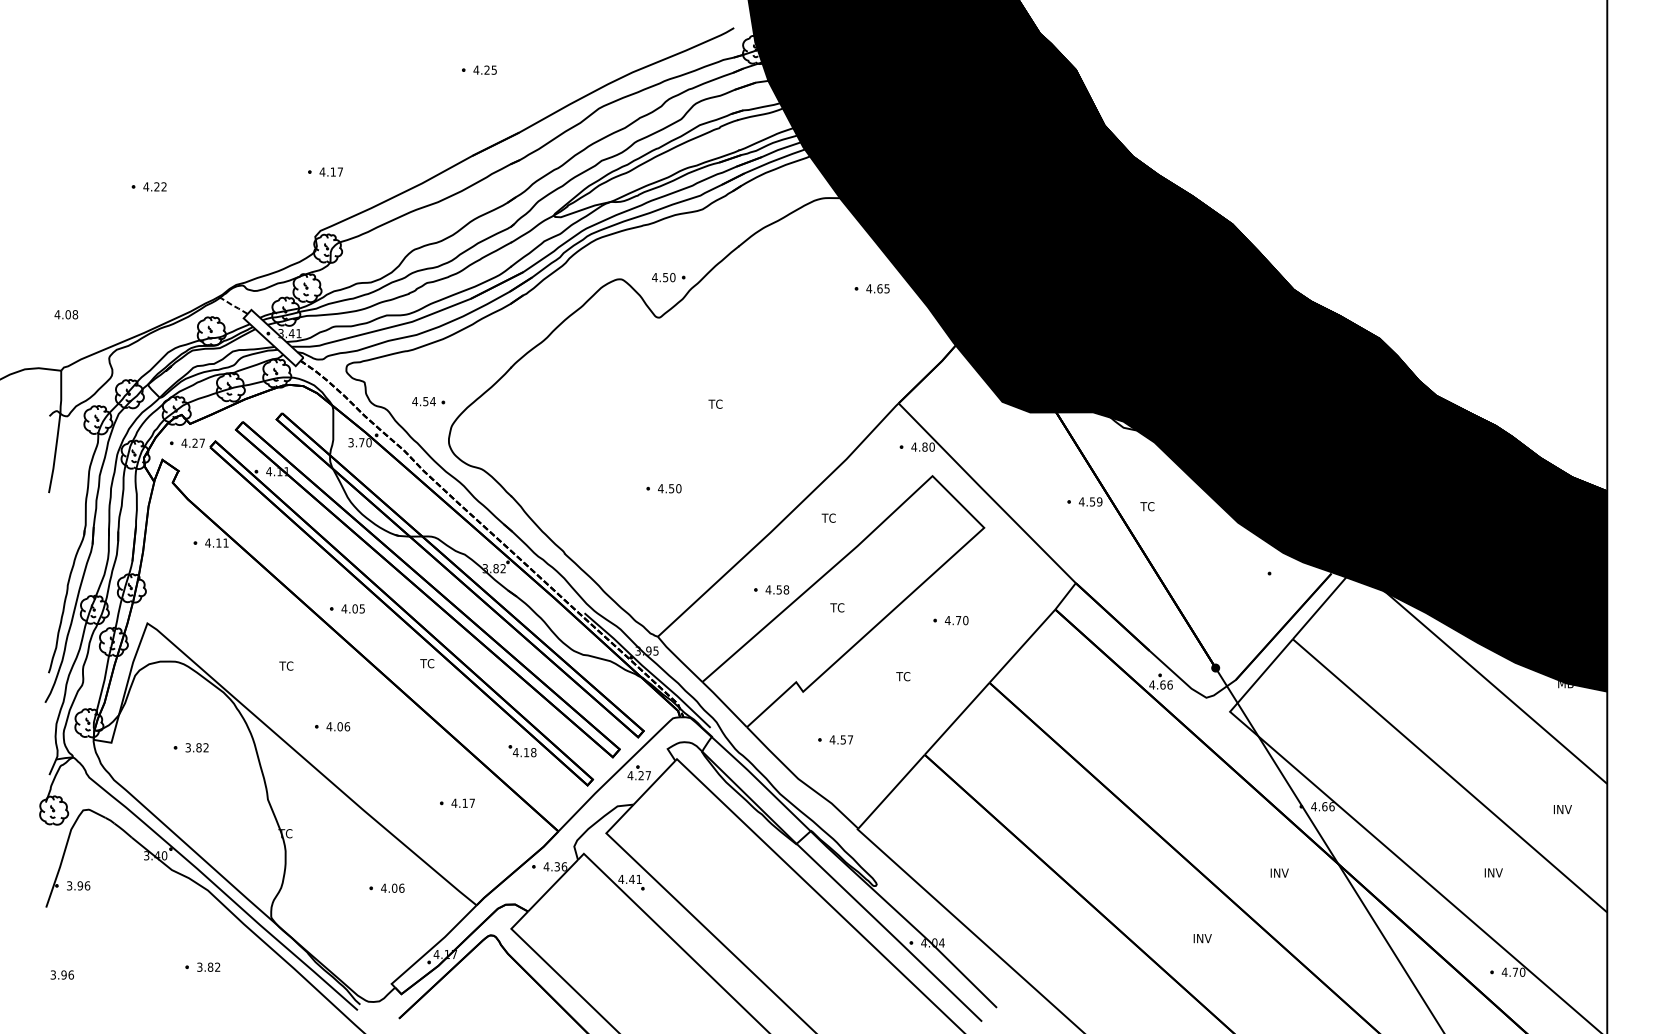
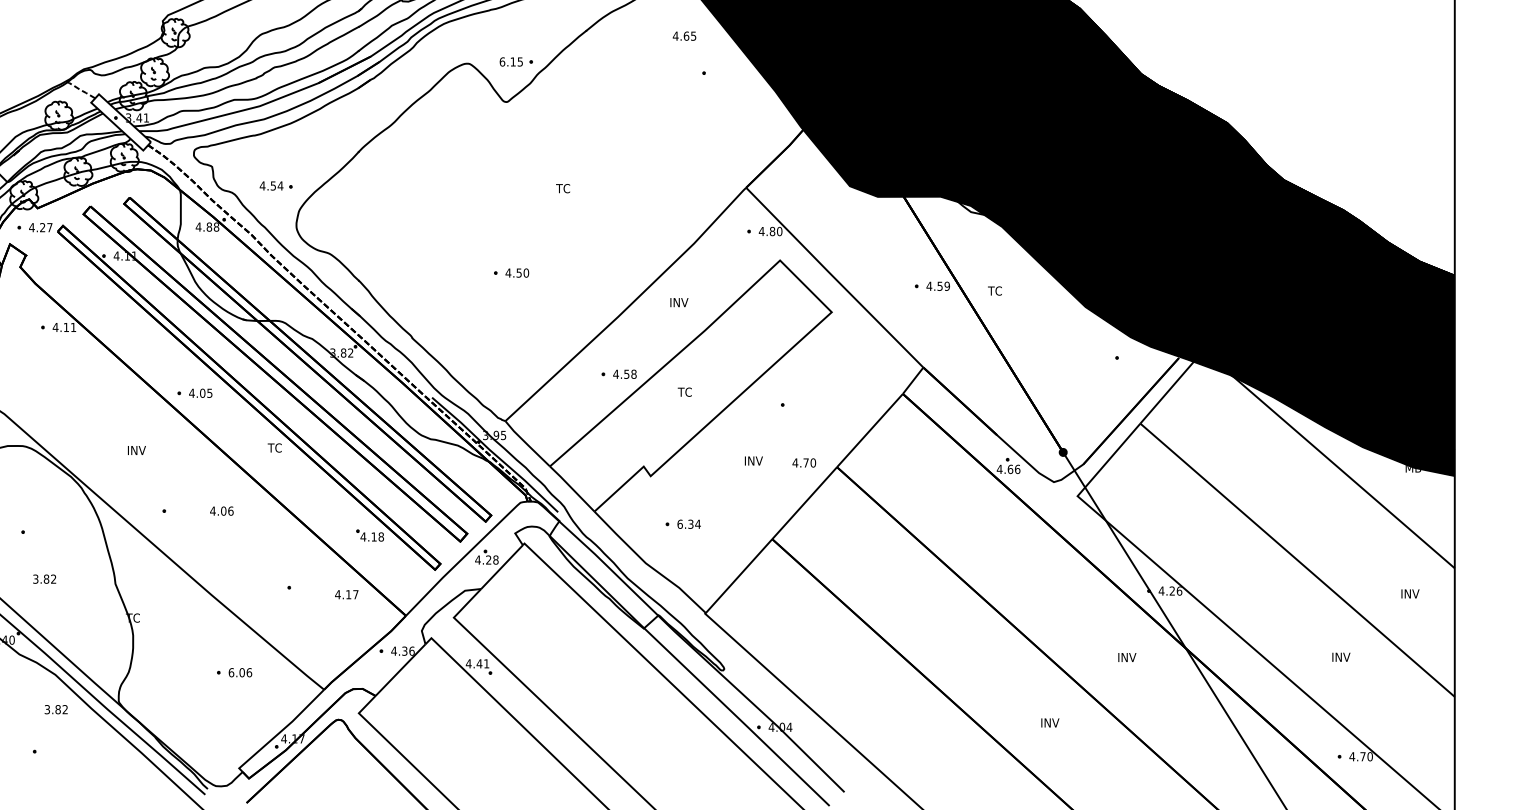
text: (663, 277) -> (511, 61), 4.50 -> 6.15
text: (877, 288) -> (684, 35), moved
text: (359, 442) -> (207, 226), 3.70 -> 4.88
text: (830, 517) -> (678, 301), TC -> INV
text: (956, 620) -> (804, 462), moved
text: (288, 665) -> (136, 449), TC -> INV
text: (905, 676) -> (753, 460), TC -> INV
text: (338, 726) -> (222, 510), moved
text: (841, 739) -> (689, 523), 4.57 -> 6.34
text: (196, 747) -> (44, 578), moved
text: (648, 775) -> (496, 559), 4.27 -> 4.28
text: (462, 802) -> (346, 593), moved
text: (1324, 806) -> (1172, 590), 4.66 -> 4.26
text: (383, 887) -> (231, 671), 4.06 -> 6.06
text: (208, 966) -> (56, 708), moved

